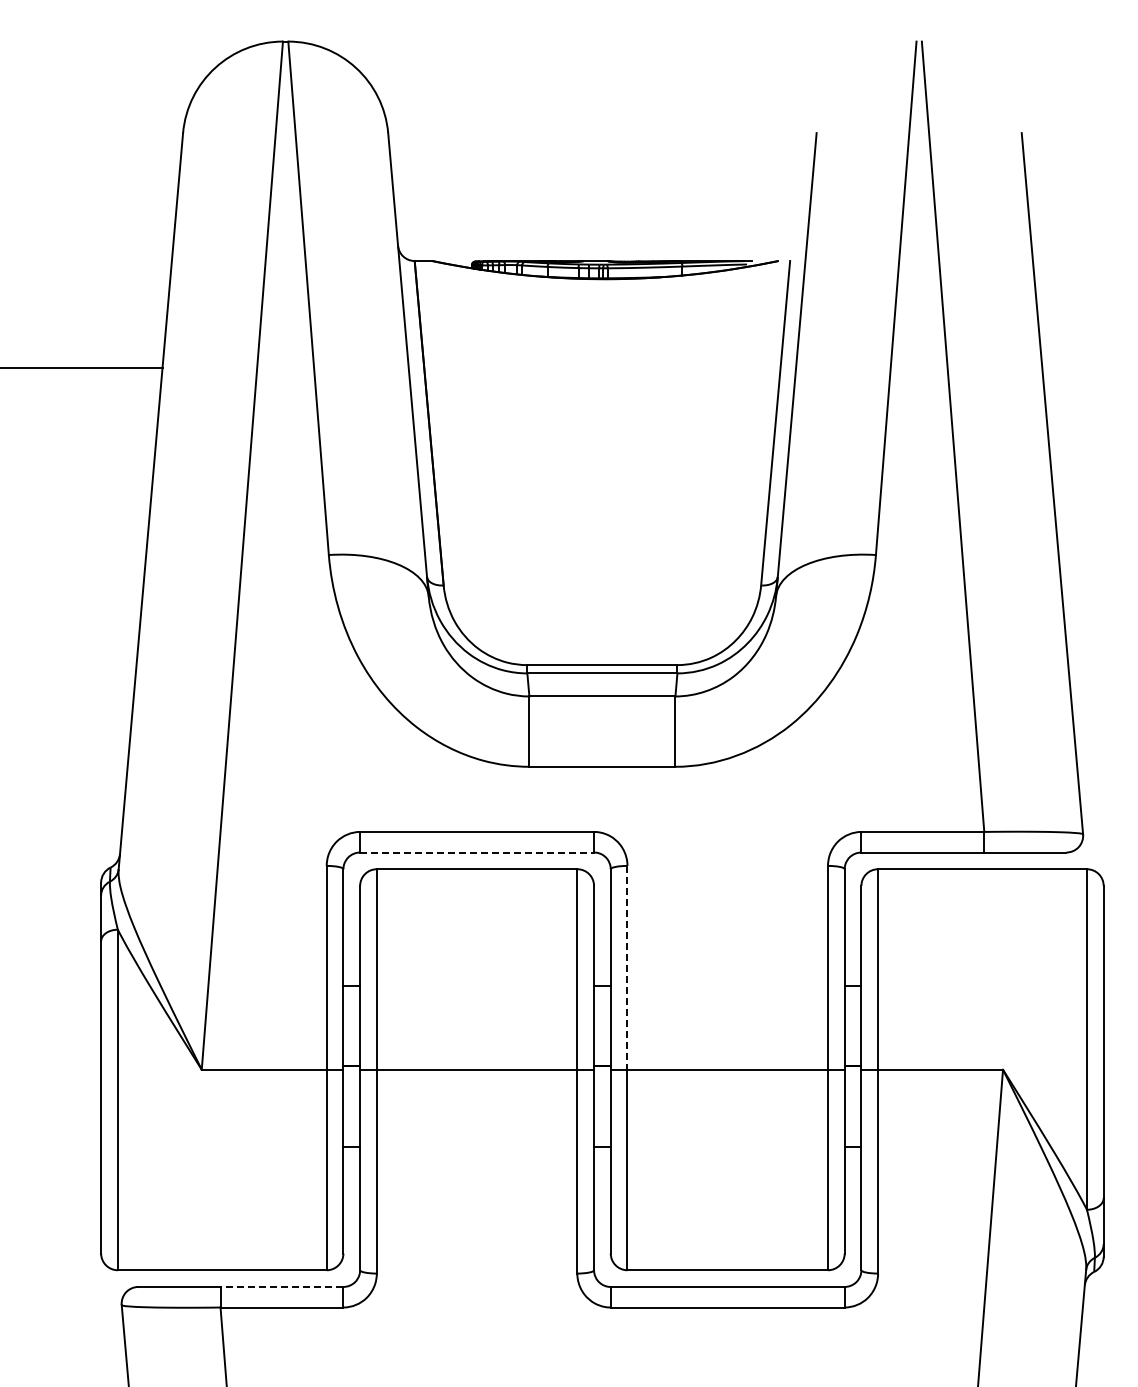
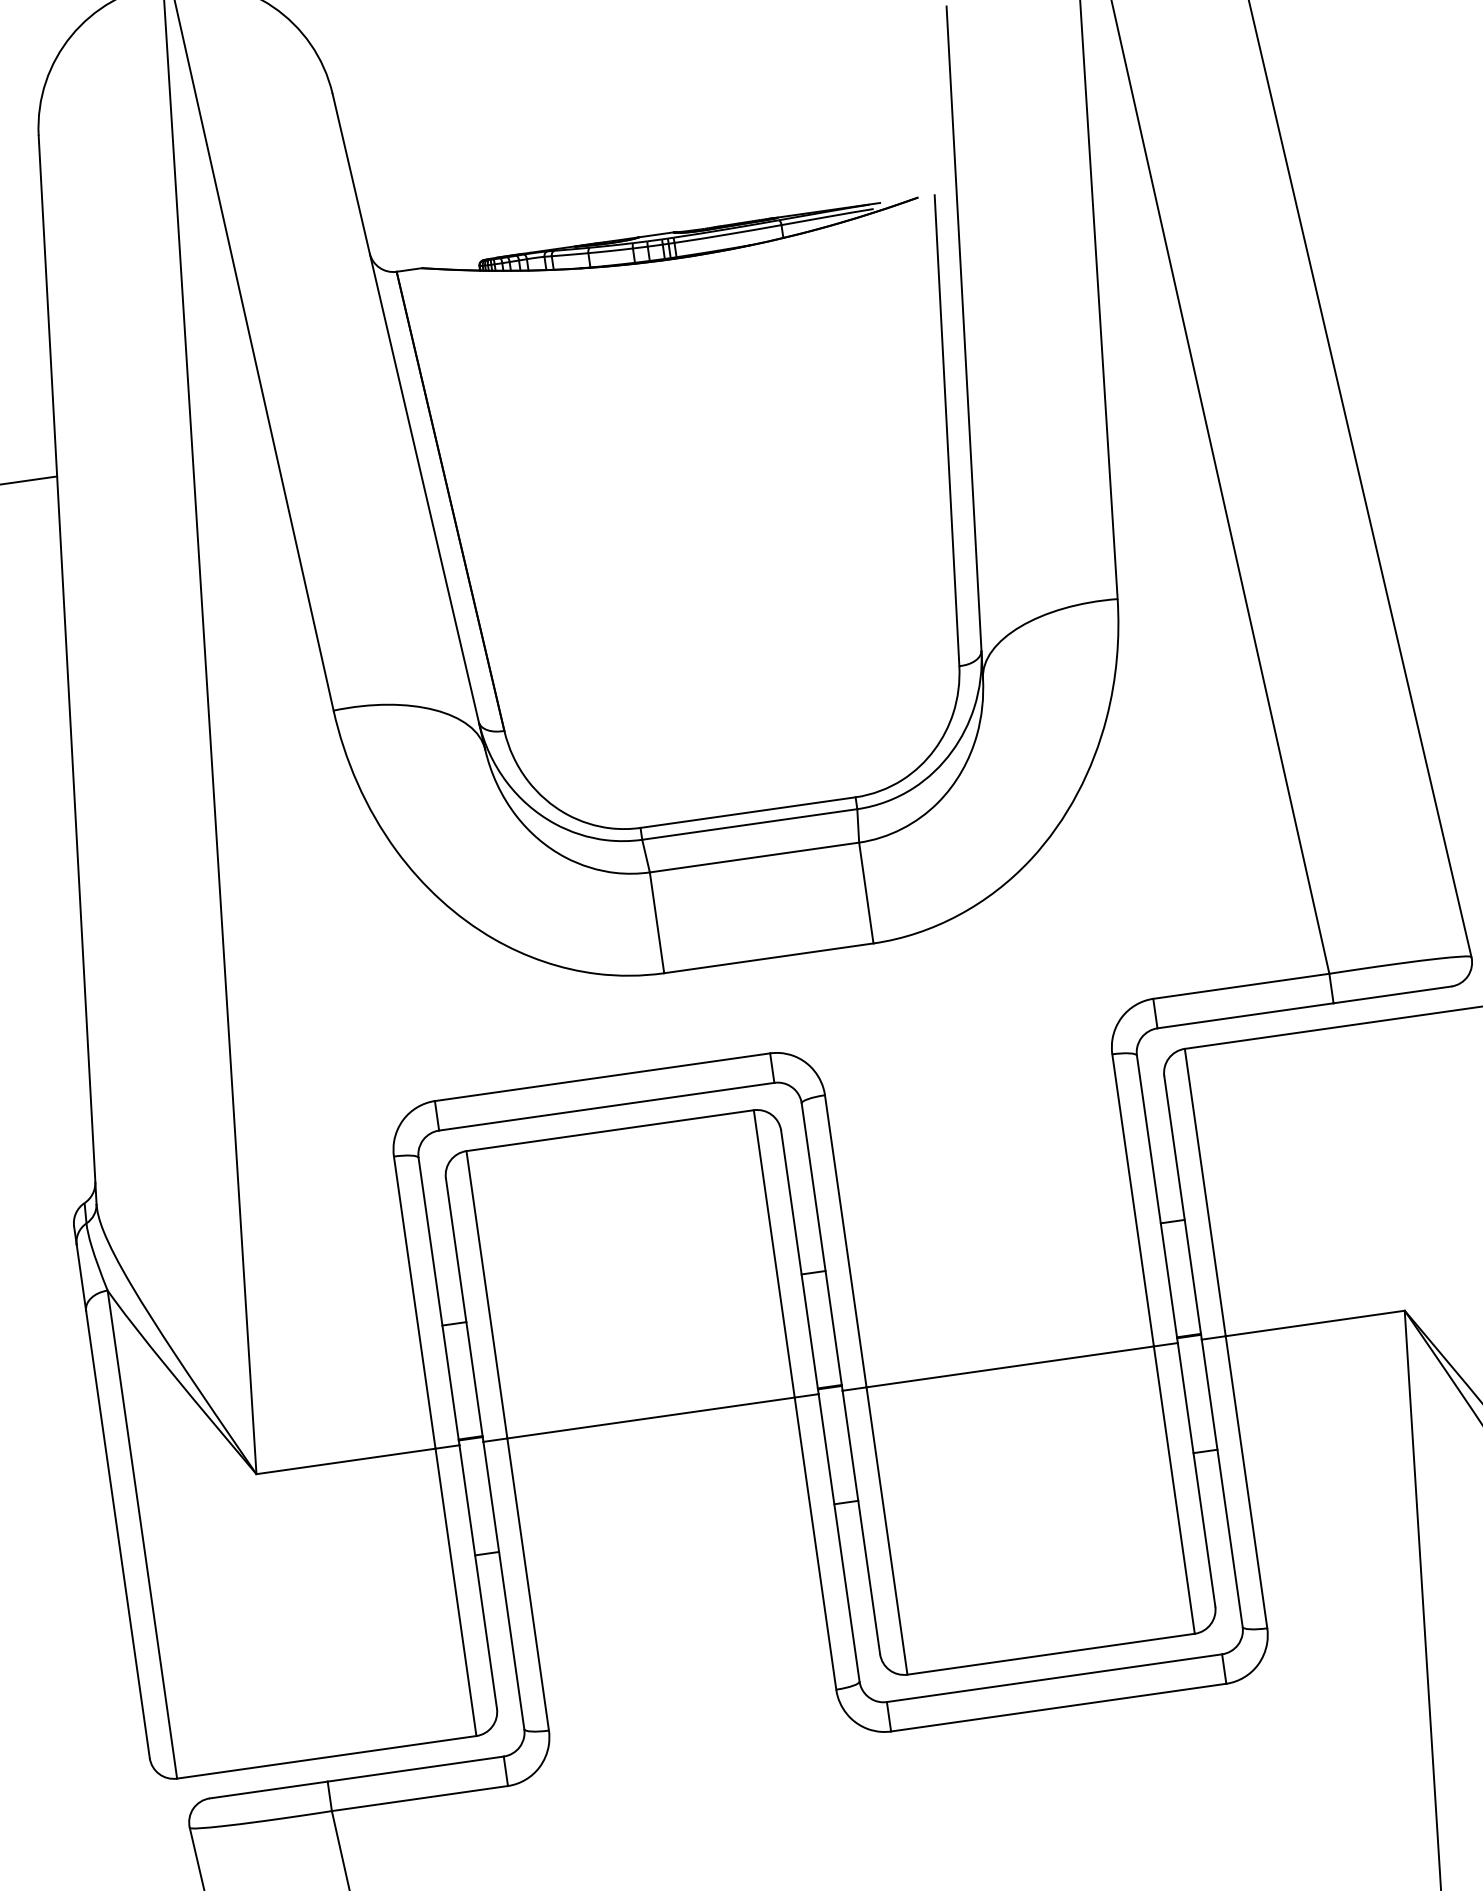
line: (477, 852) -> (607, 1106), dashed -> solid
line: (627, 967) -> (845, 1240), dashed -> solid
line: (281, 1286) -> (414, 1768), dashed -> solid

